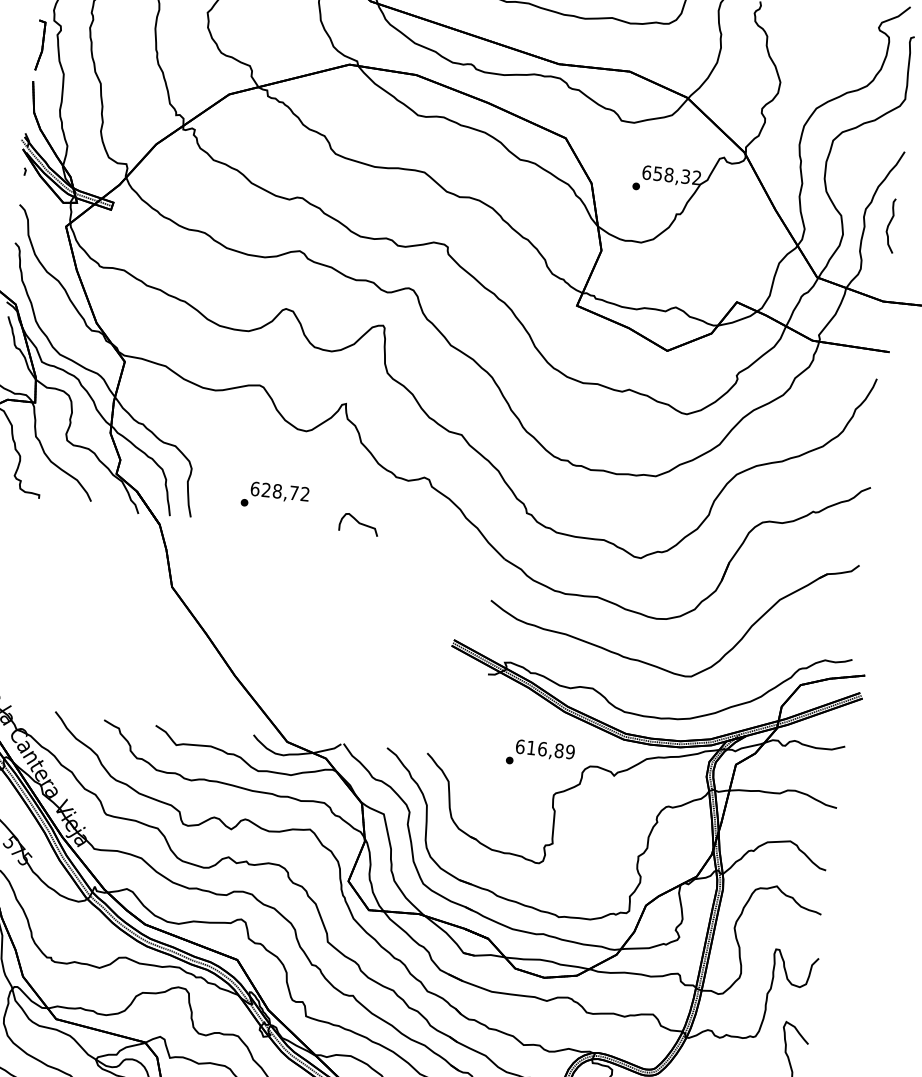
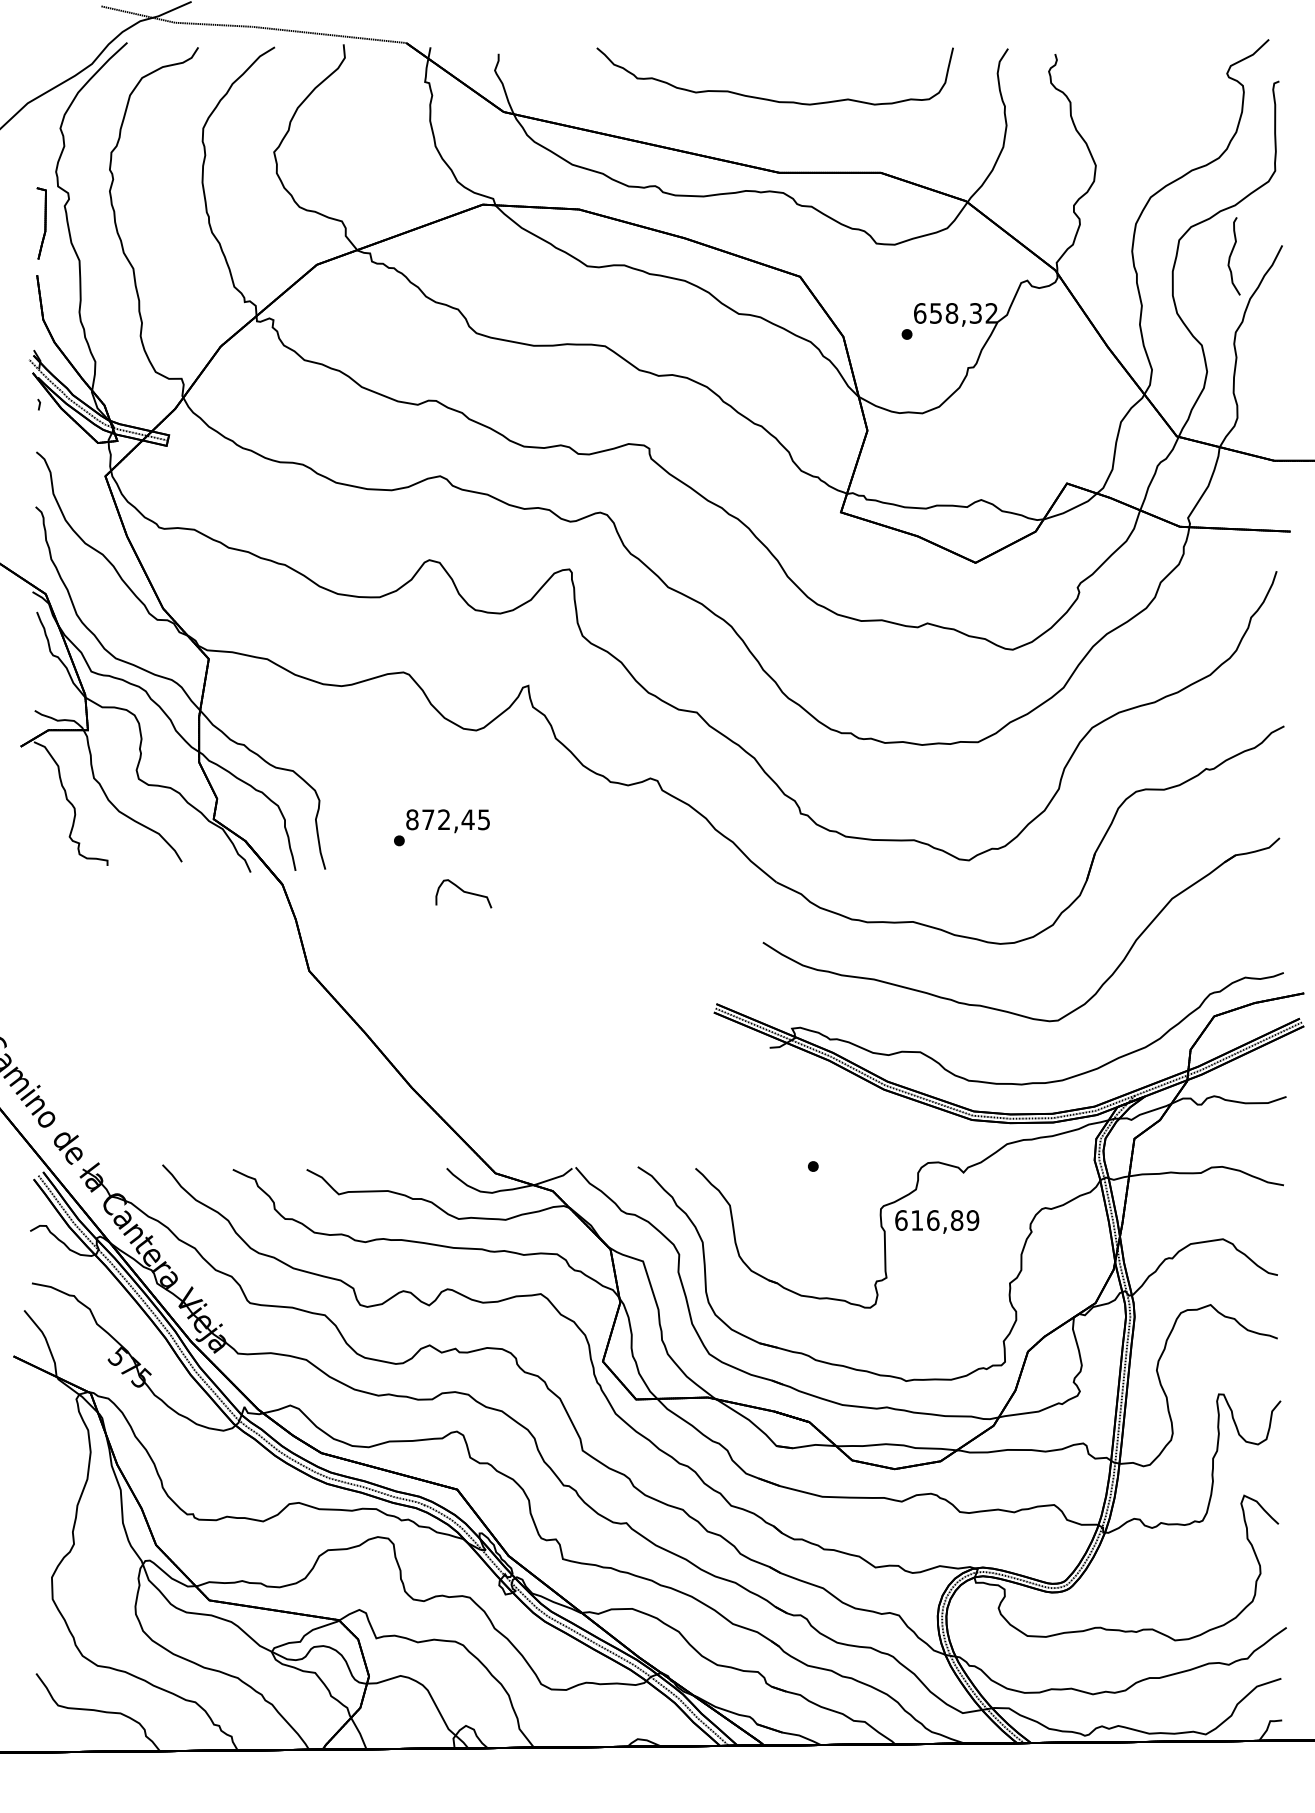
curve: (889, 225) -> (1231, 255), moved
text: (279, 491) -> (447, 819), 628,72 -> 872,45
curve: (358, 523) -> (463, 892), moved
text: (545, 750) -> (937, 1221), moved

